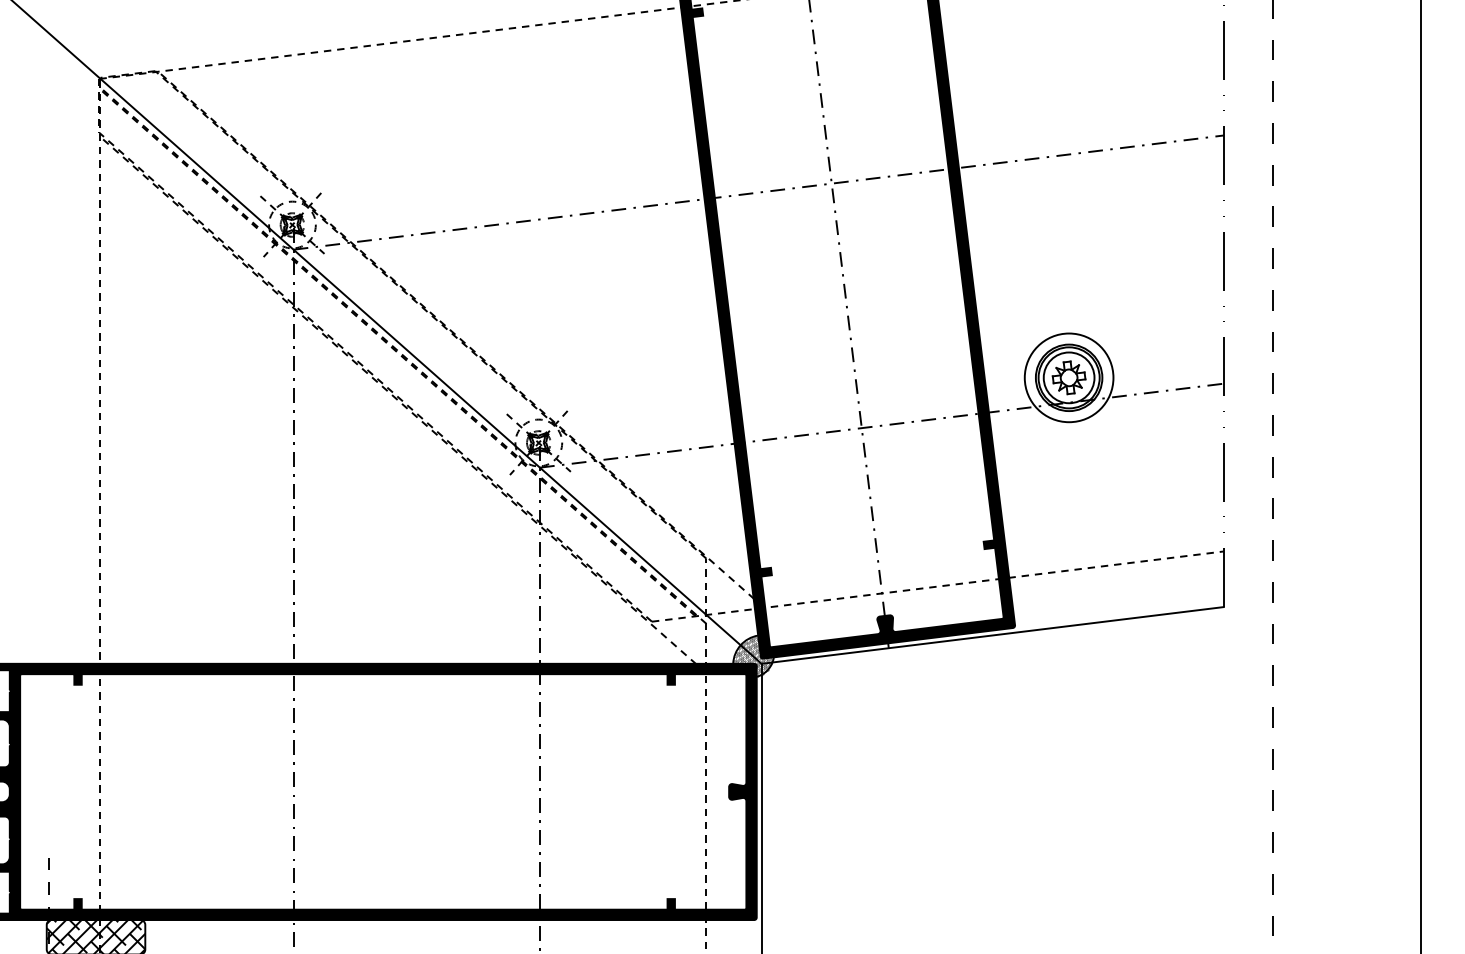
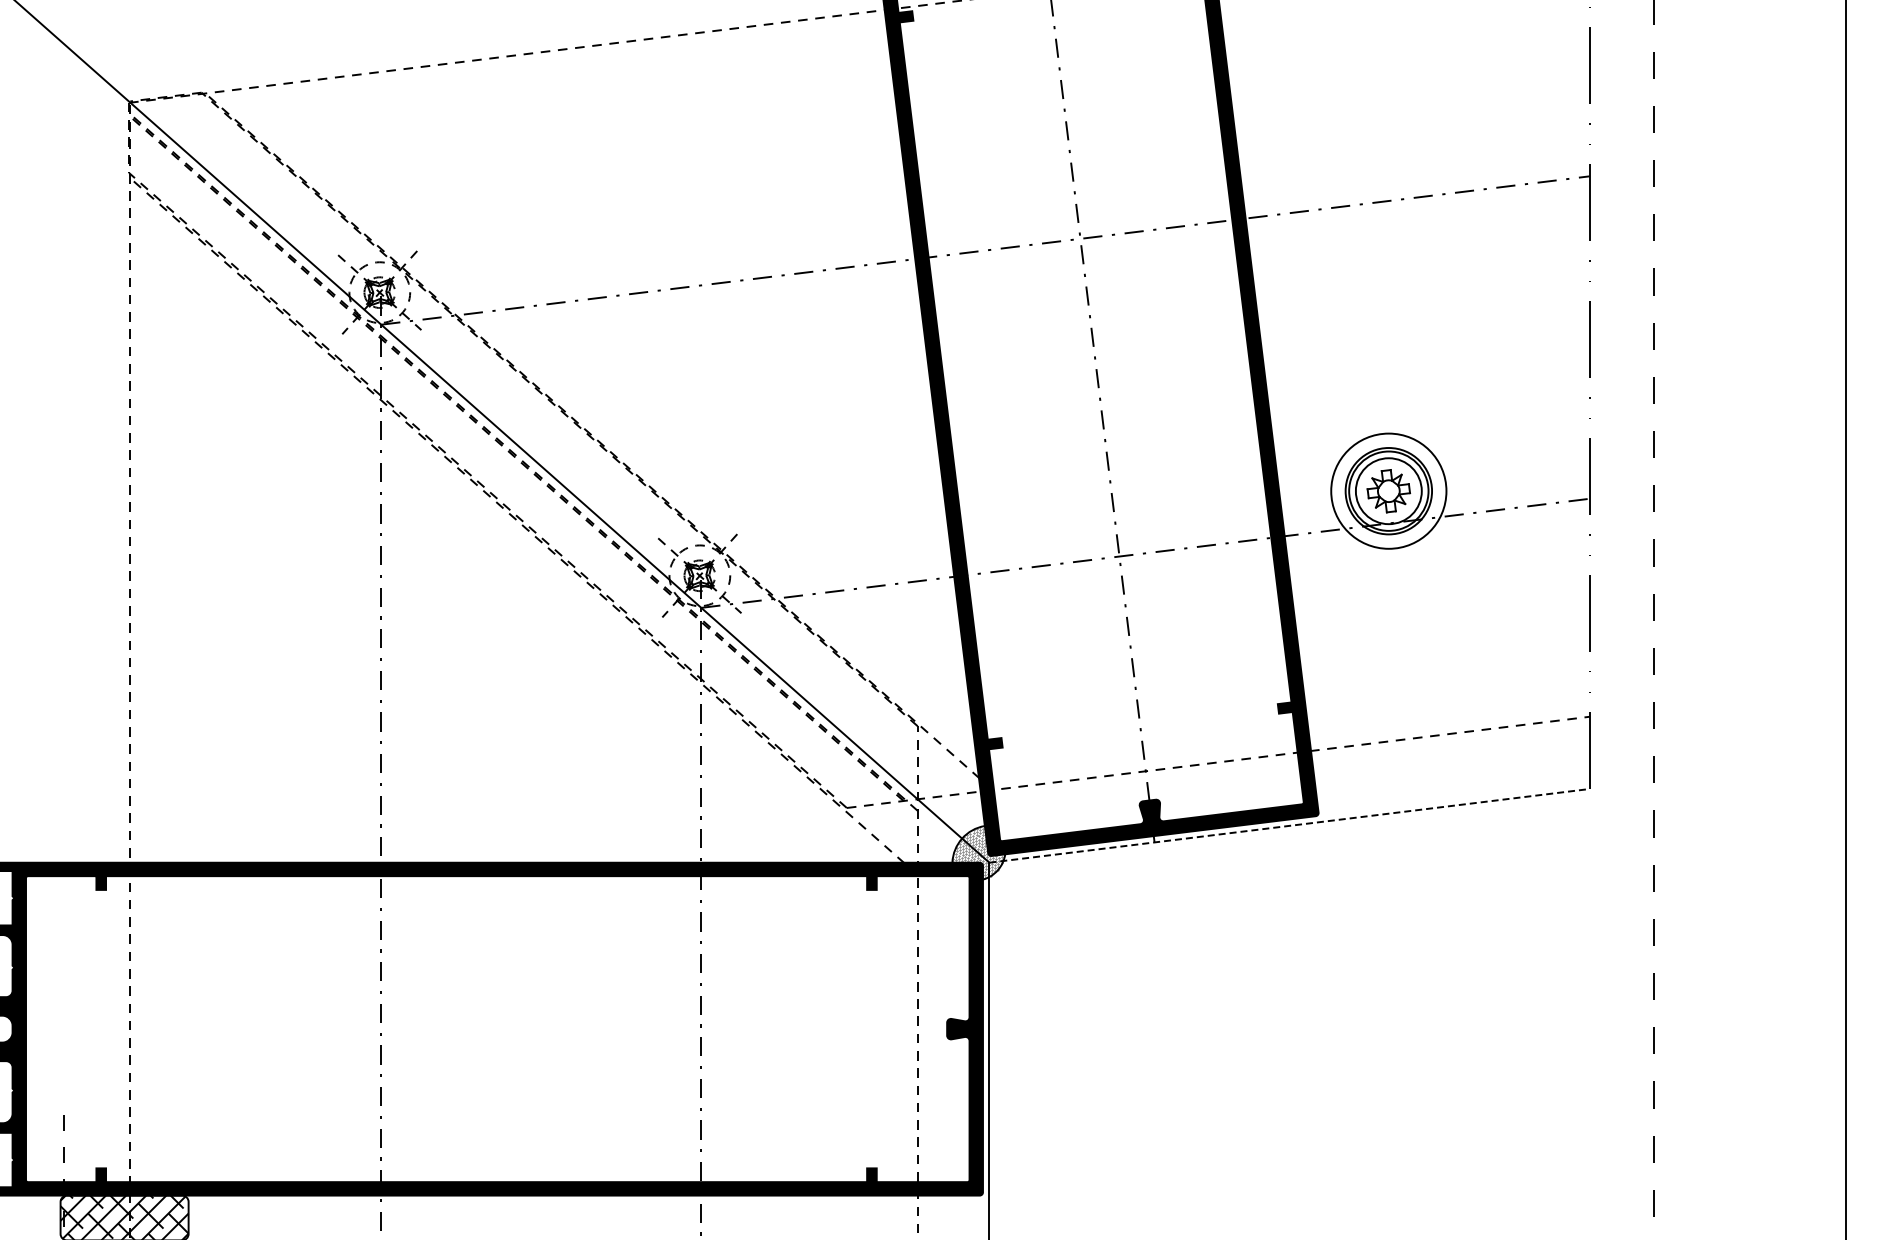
line: (992, 635) -> (1289, 825), solid -> dashed

